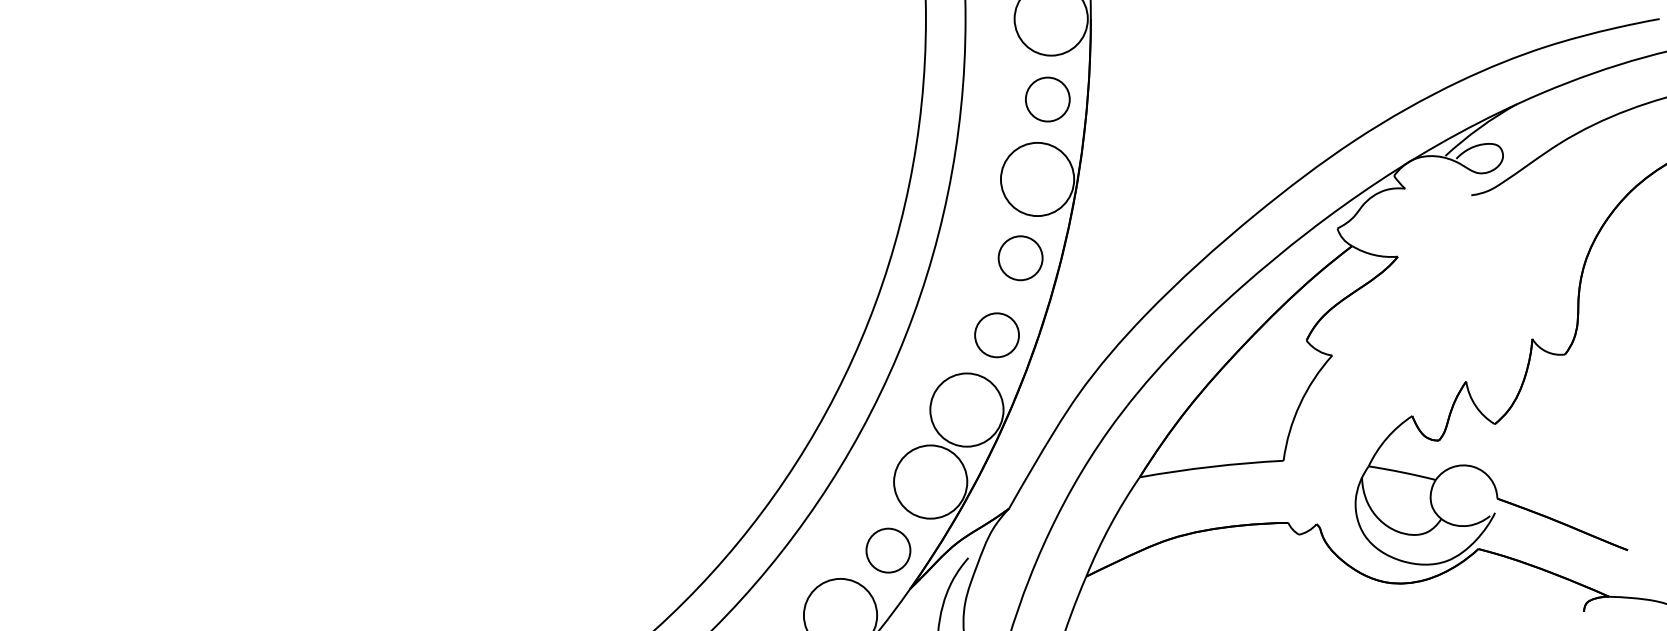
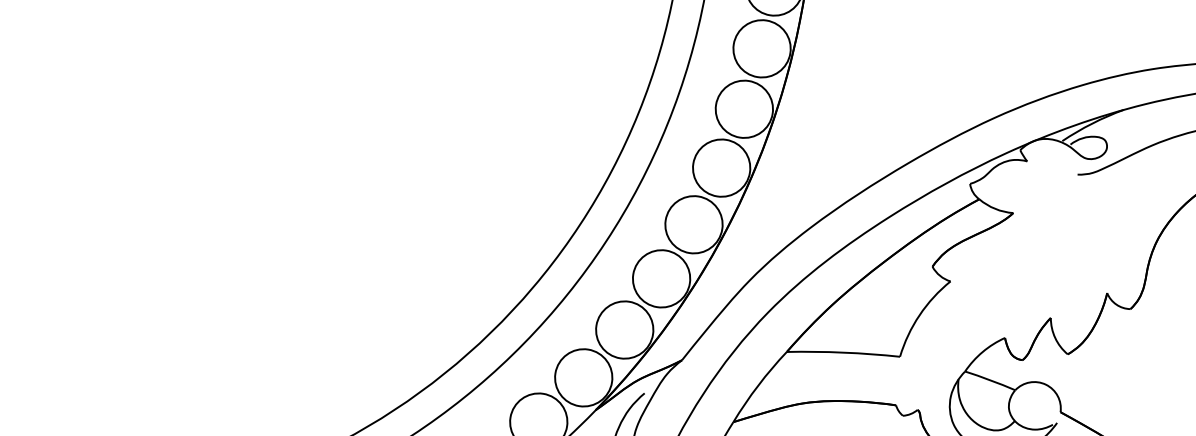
circle: (1047, 99) -> (761, 48), size x1.67
circle: (1020, 257) -> (721, 167), size x1.67
circle: (996, 334) -> (693, 224), size x1.67
circle: (888, 550) -> (583, 377), size x1.67

